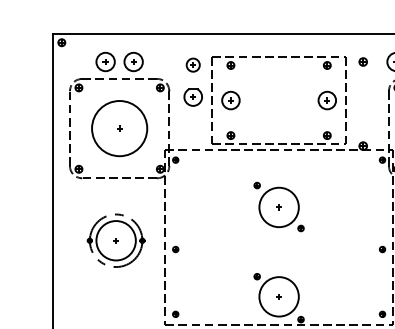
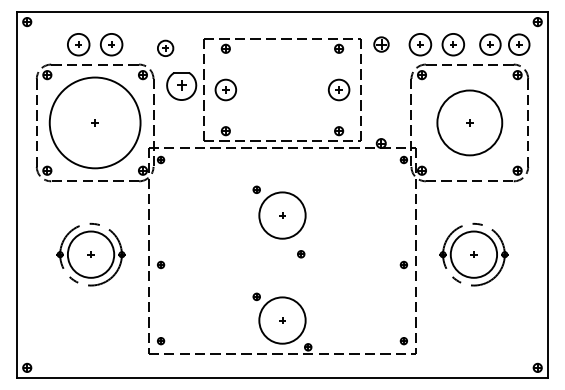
part: (362, 61) -> (380, 44), size x1.6
part: (193, 64) -> (165, 47), moved
part: (193, 97) -> (181, 86), size x1.4
circle: (119, 128) -> (94, 122), size x1.4
part: (301, 228) -> (301, 254), moved

